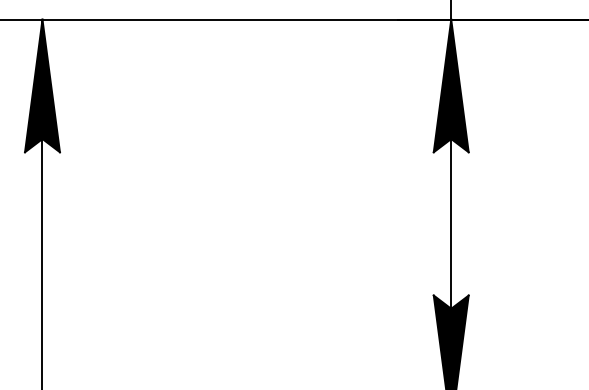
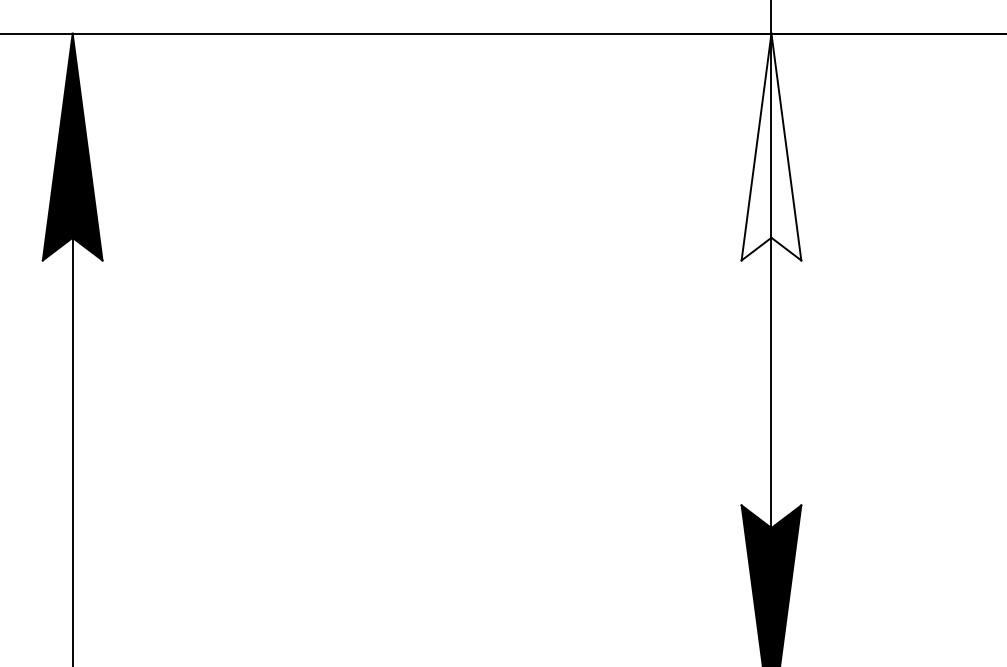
fill: (450, 85) -> (770, 146), removed

